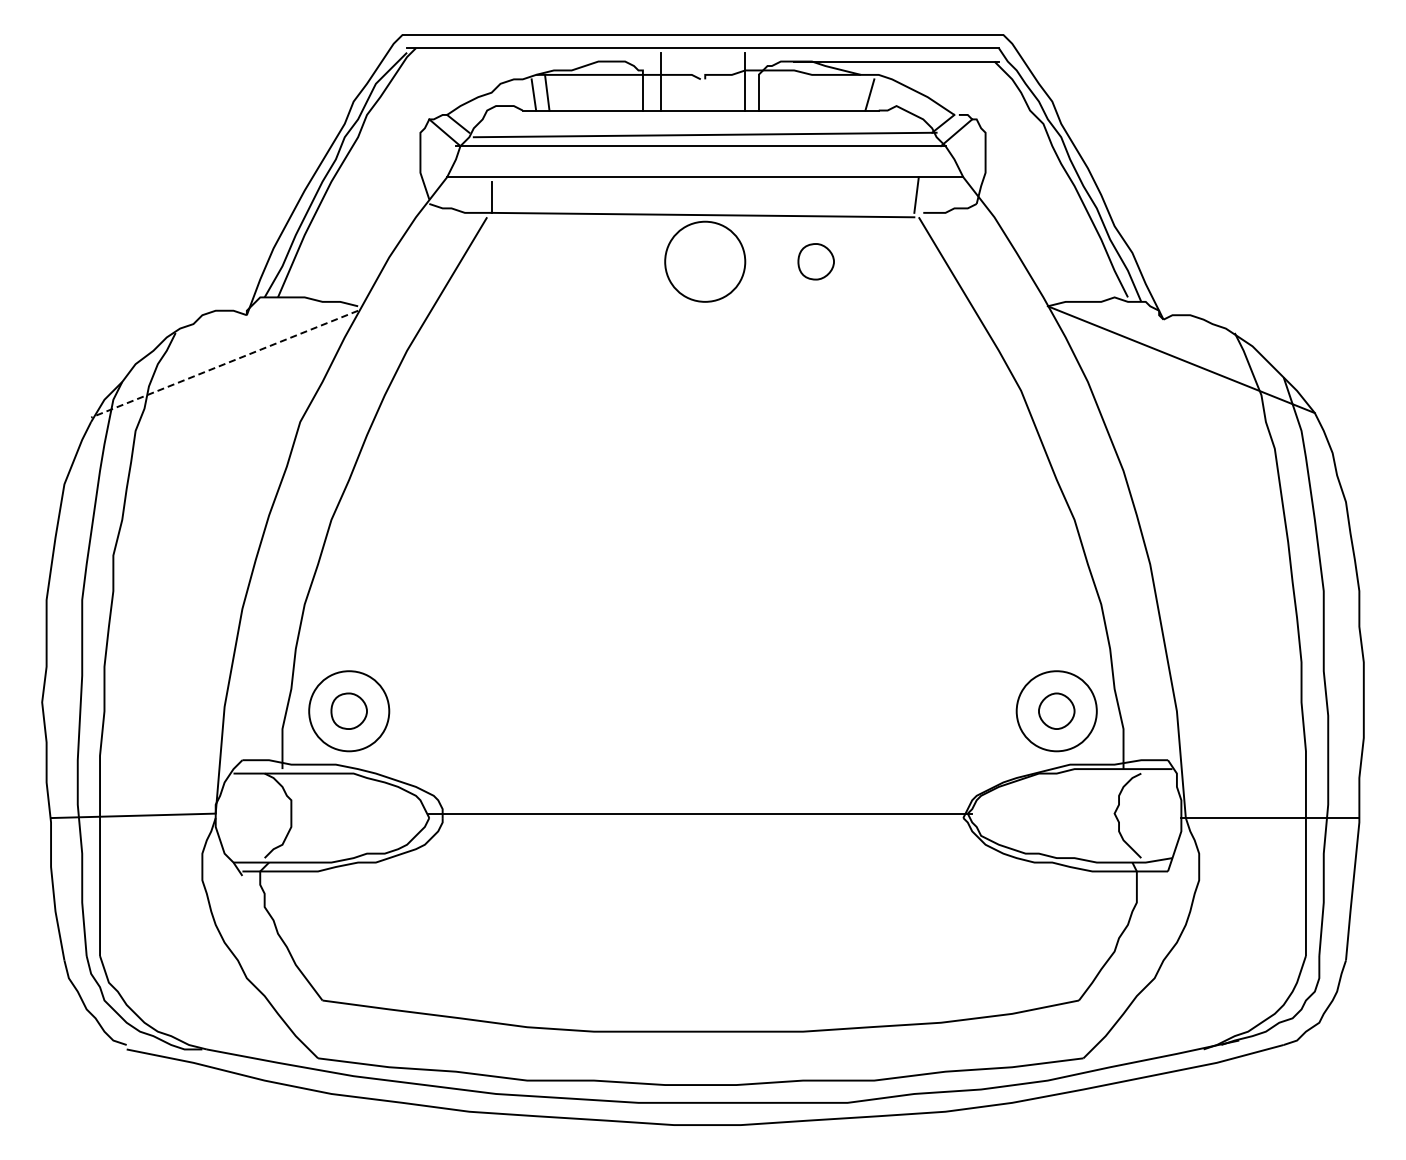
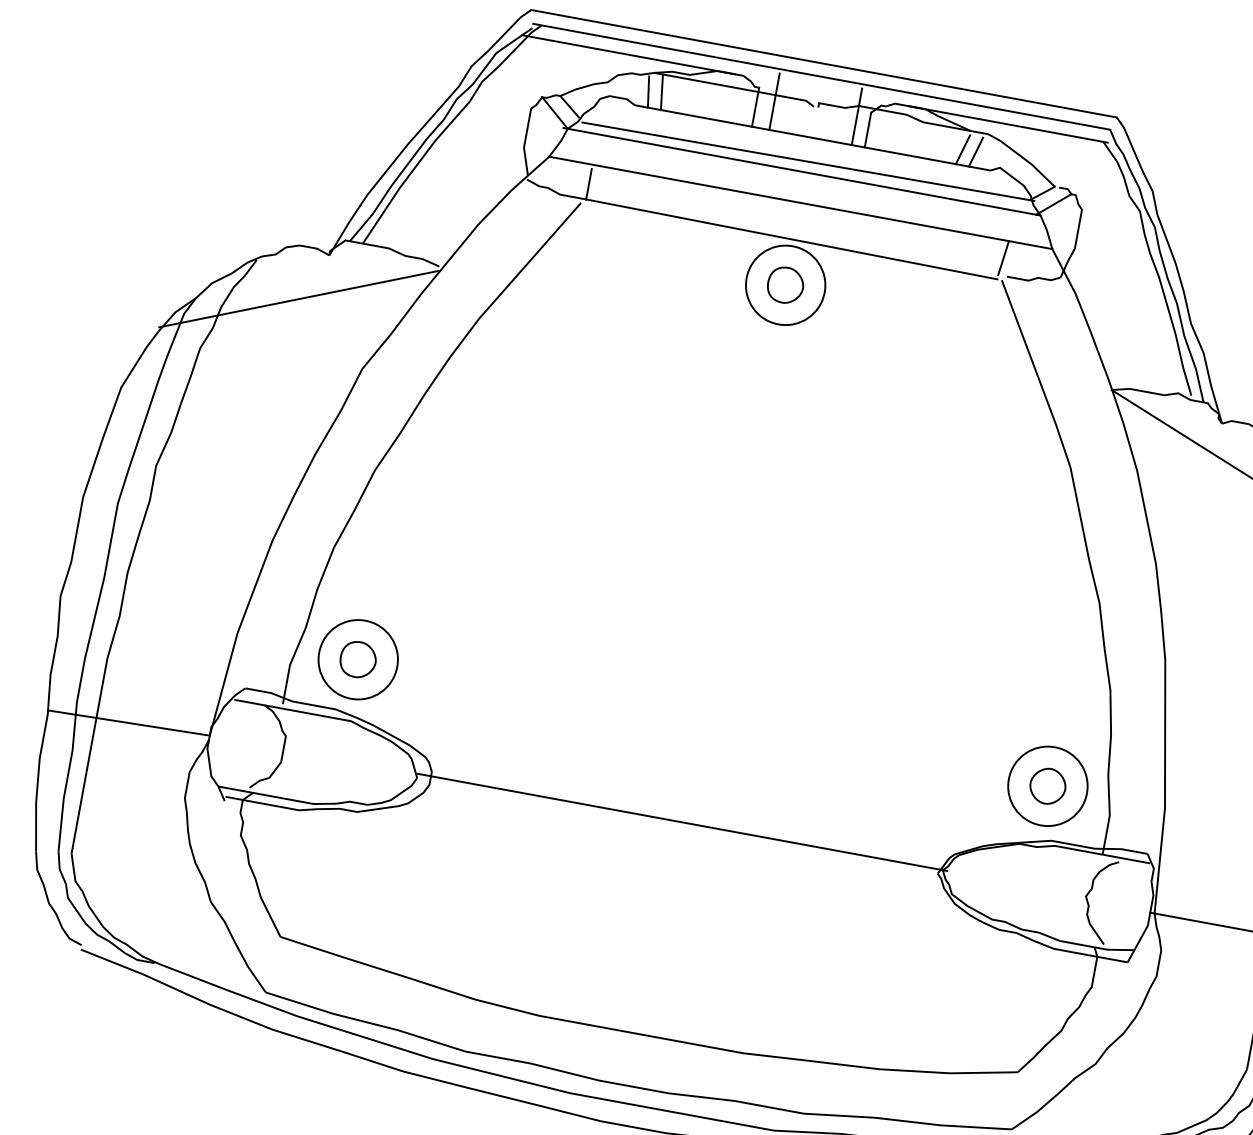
line: (507, 61) -> (628, 54), added
line: (856, 94) -> (963, 149), added
part: (815, 261) -> (785, 284), moved
line: (224, 364) -> (298, 299), dashed -> solid

